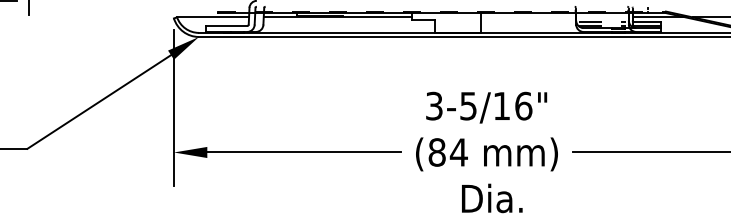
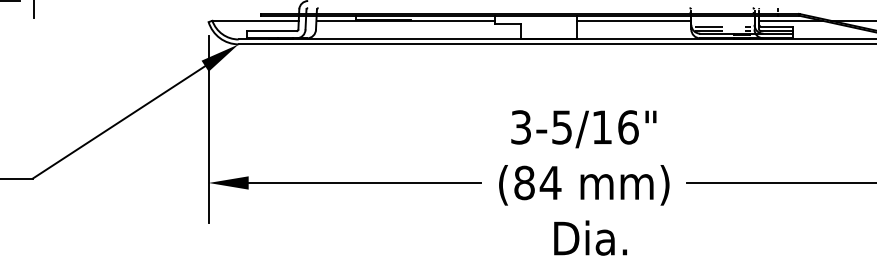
line: (442, 11) -> (530, 13), dashed -> solid
line: (528, 17) -> (634, 21), added

